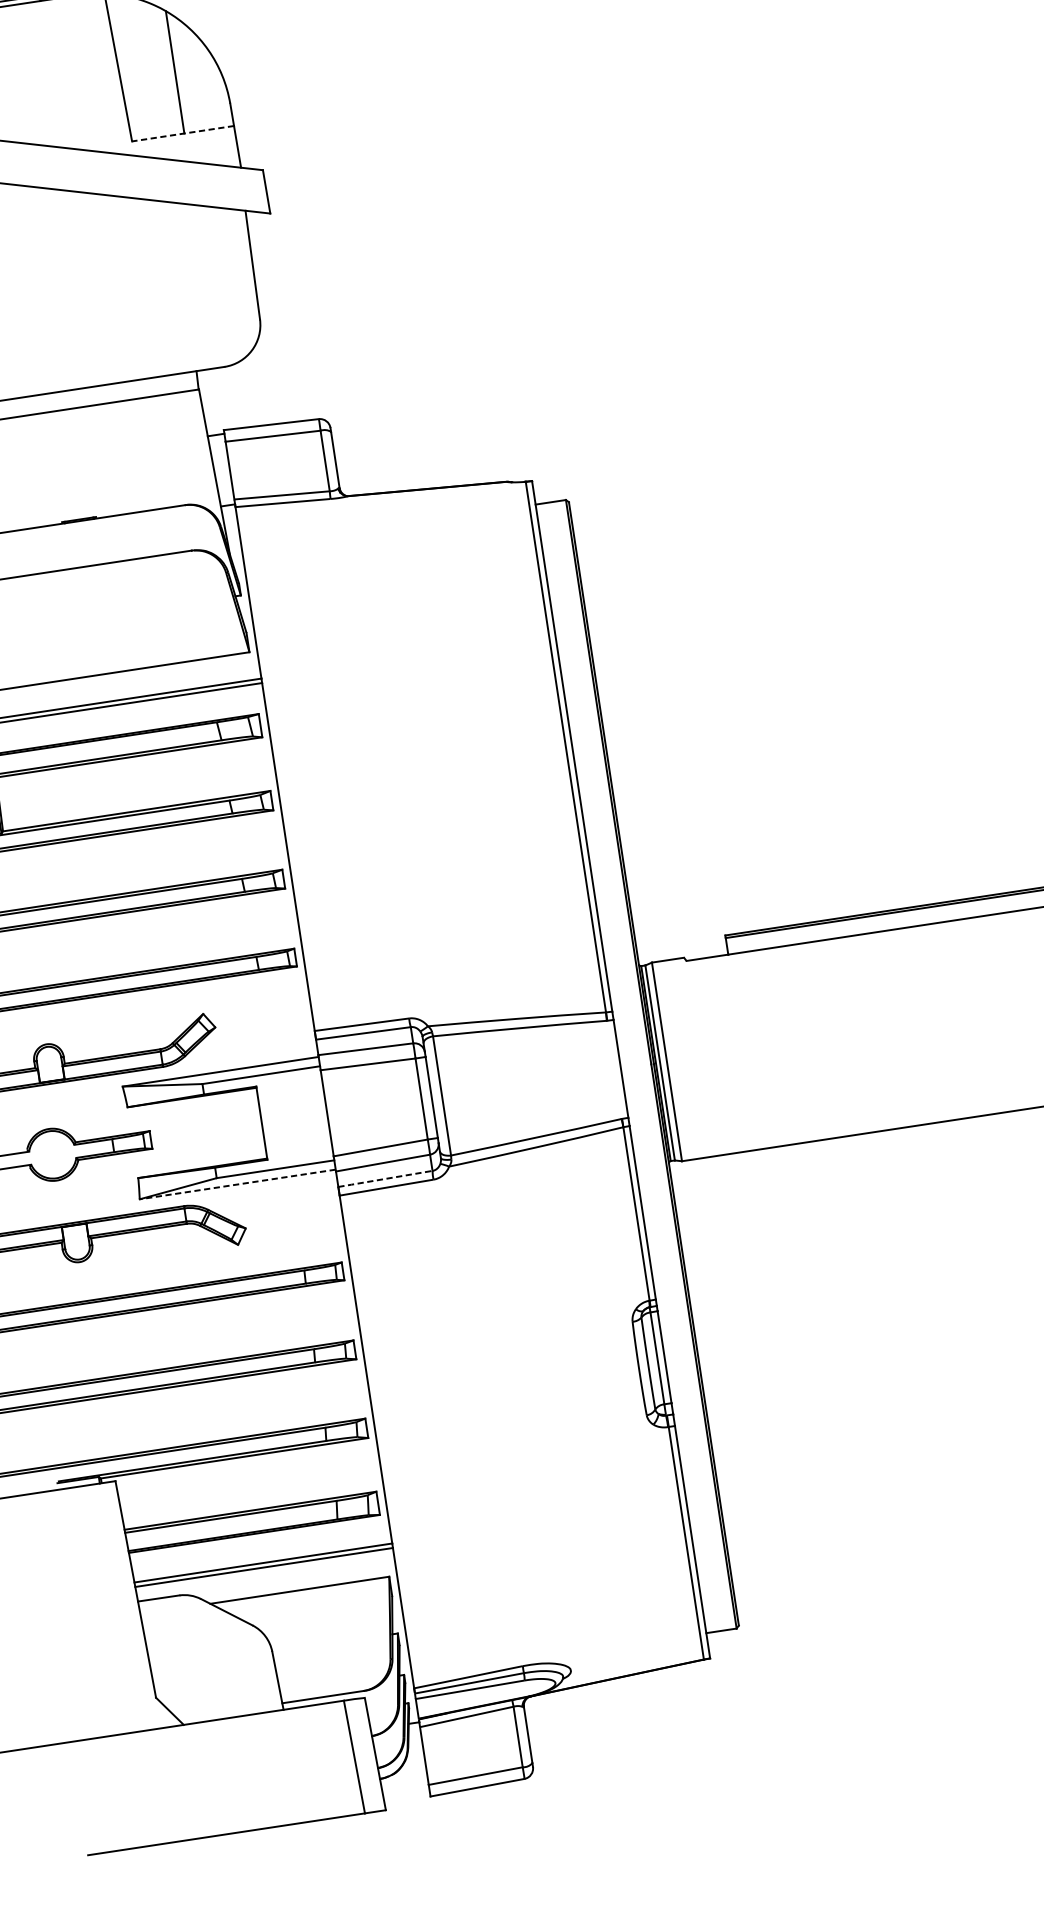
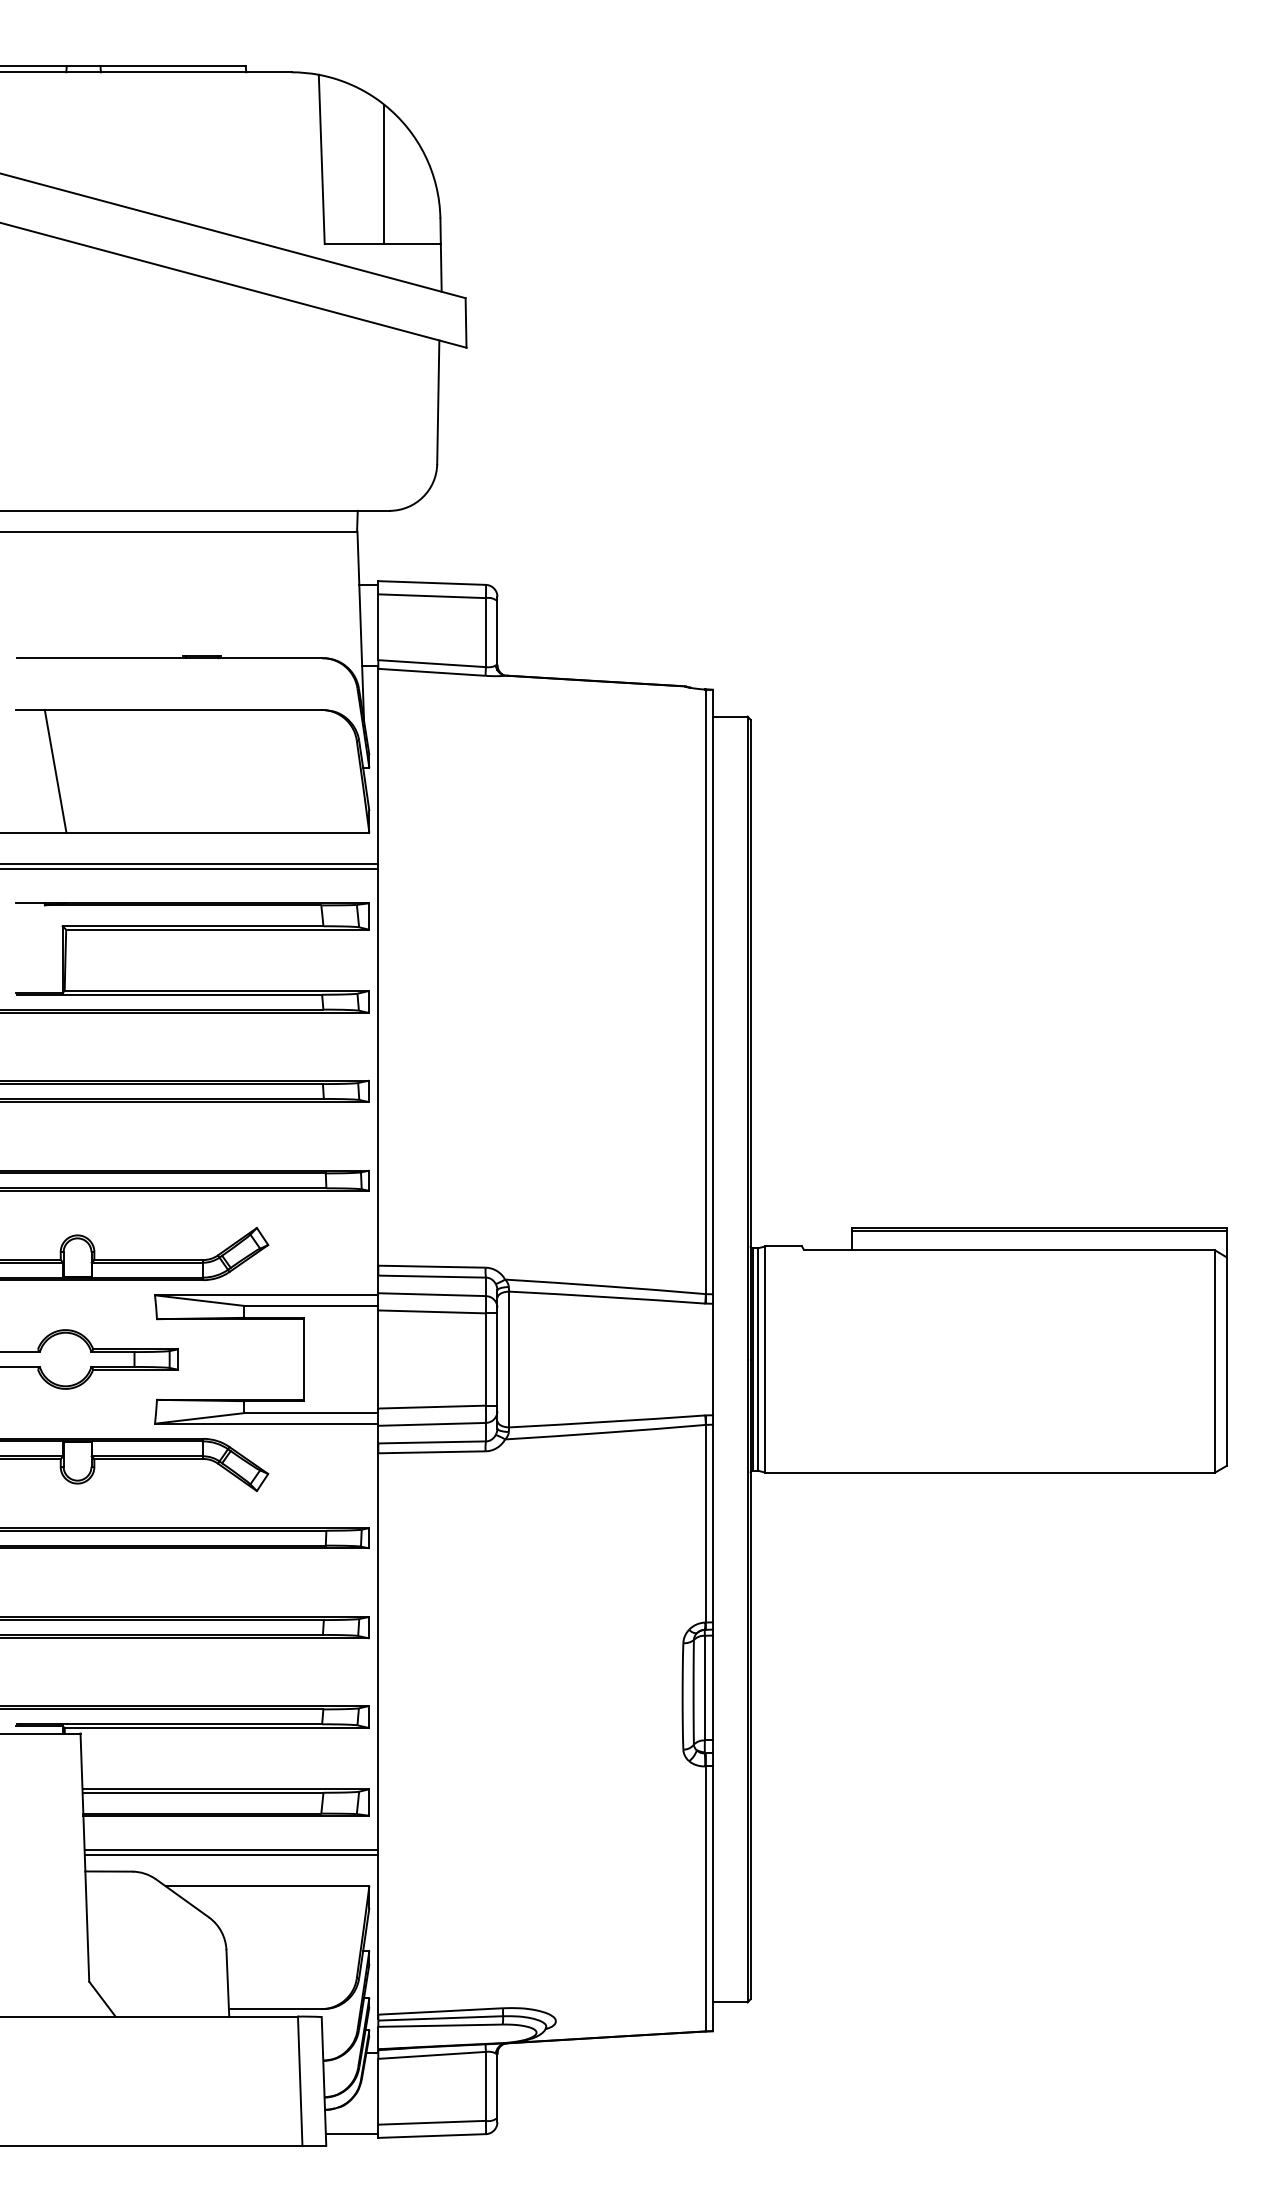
line: (182, 134) -> (382, 244), dashed -> solid
line: (385, 1178) -> (432, 1442), dashed -> solid
line: (237, 1184) -> (266, 1423), dashed -> solid
line: (406, 1796) -> (351, 2133), added

